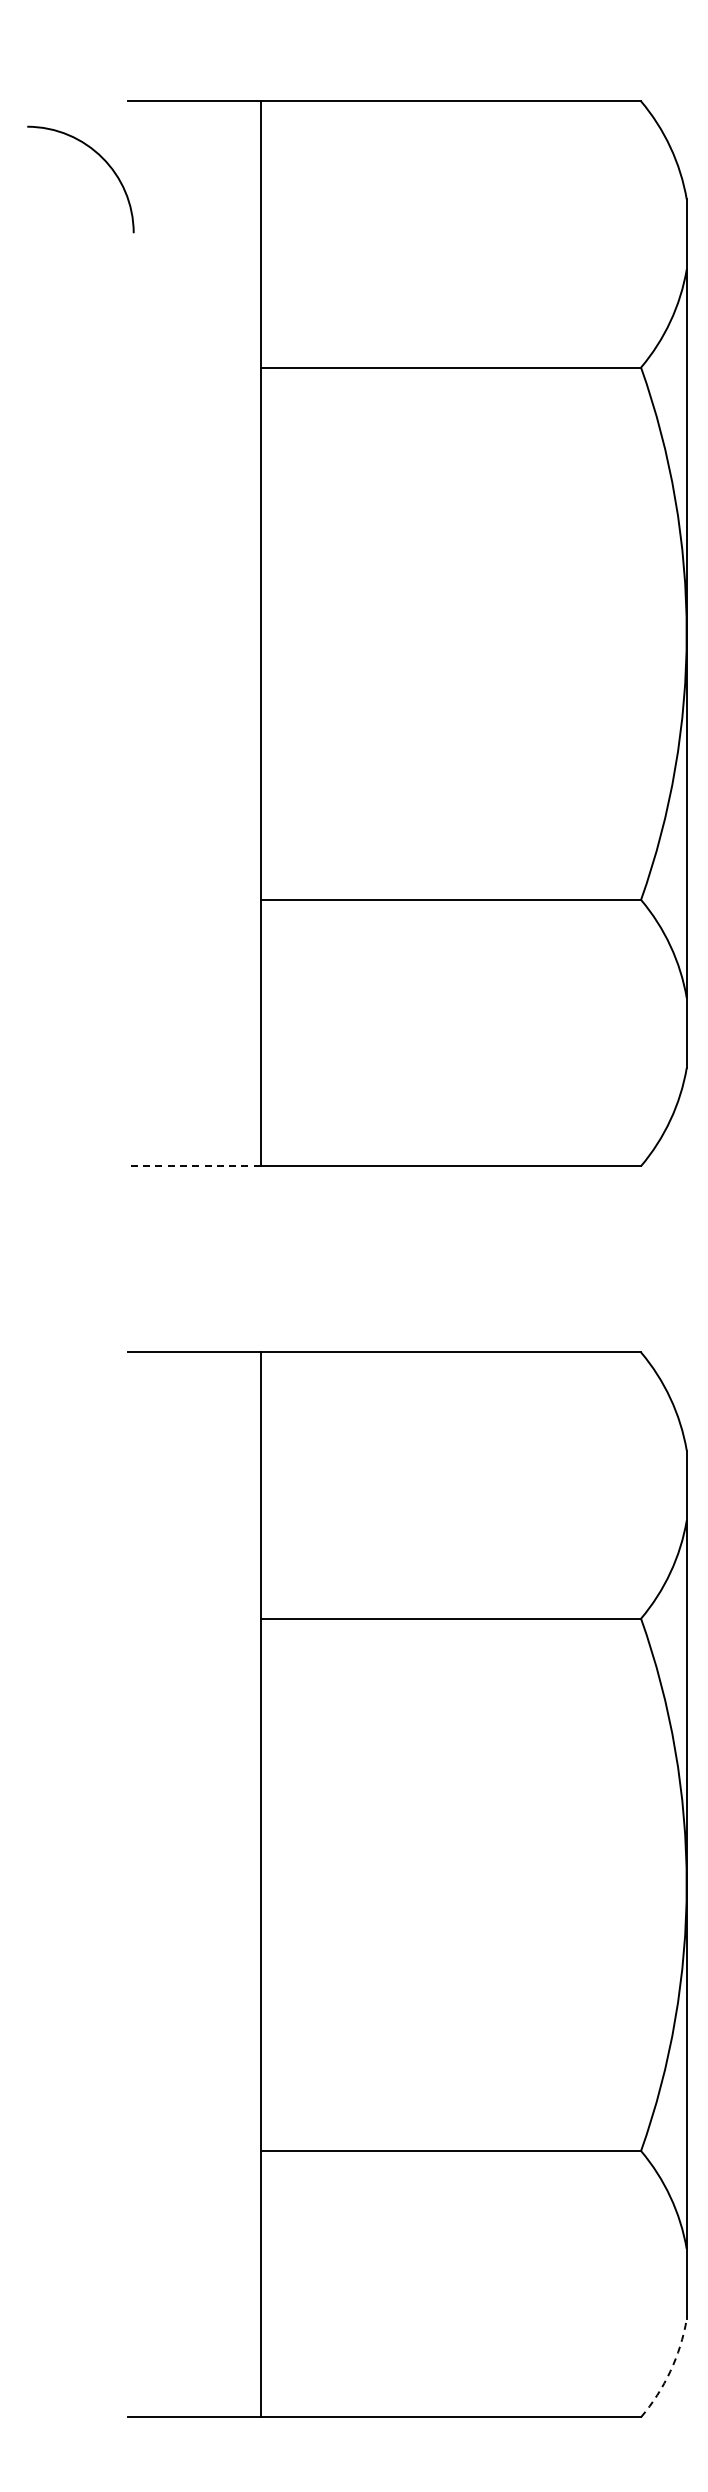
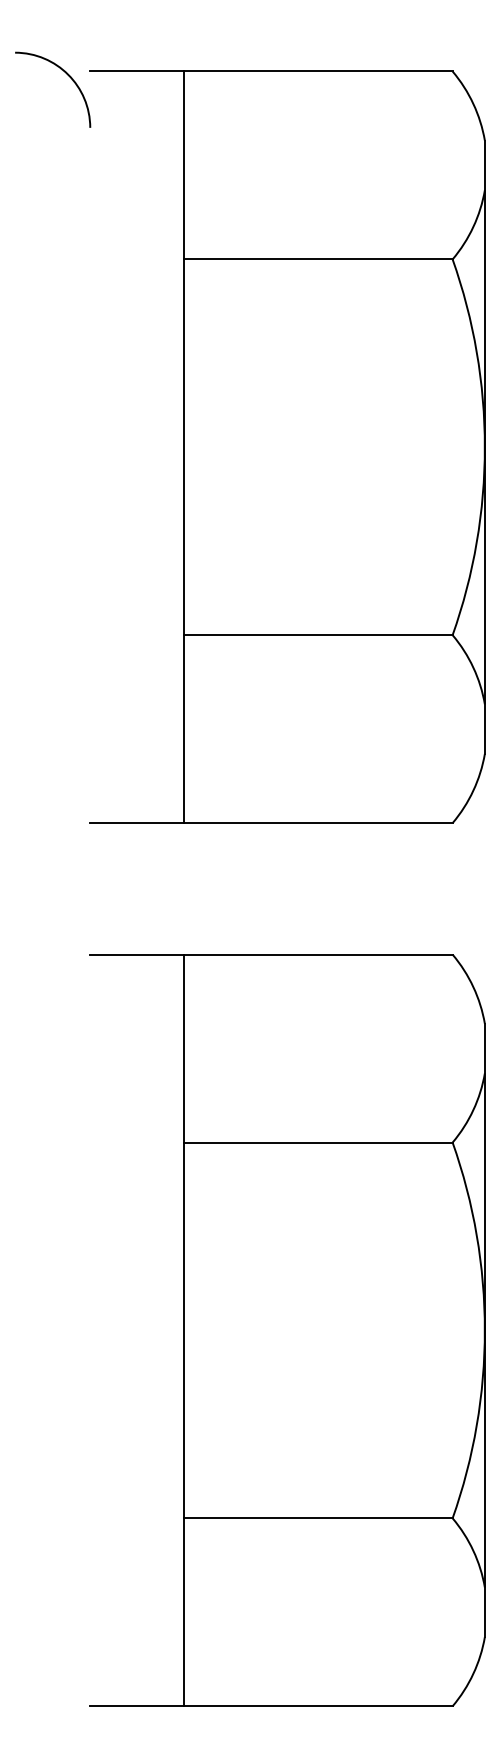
arc: (101, 158) -> (67, 75), moved
line: (194, 1166) -> (137, 823), dashed -> solid
arc: (670, 2371) -> (473, 1673), dashed -> solid

